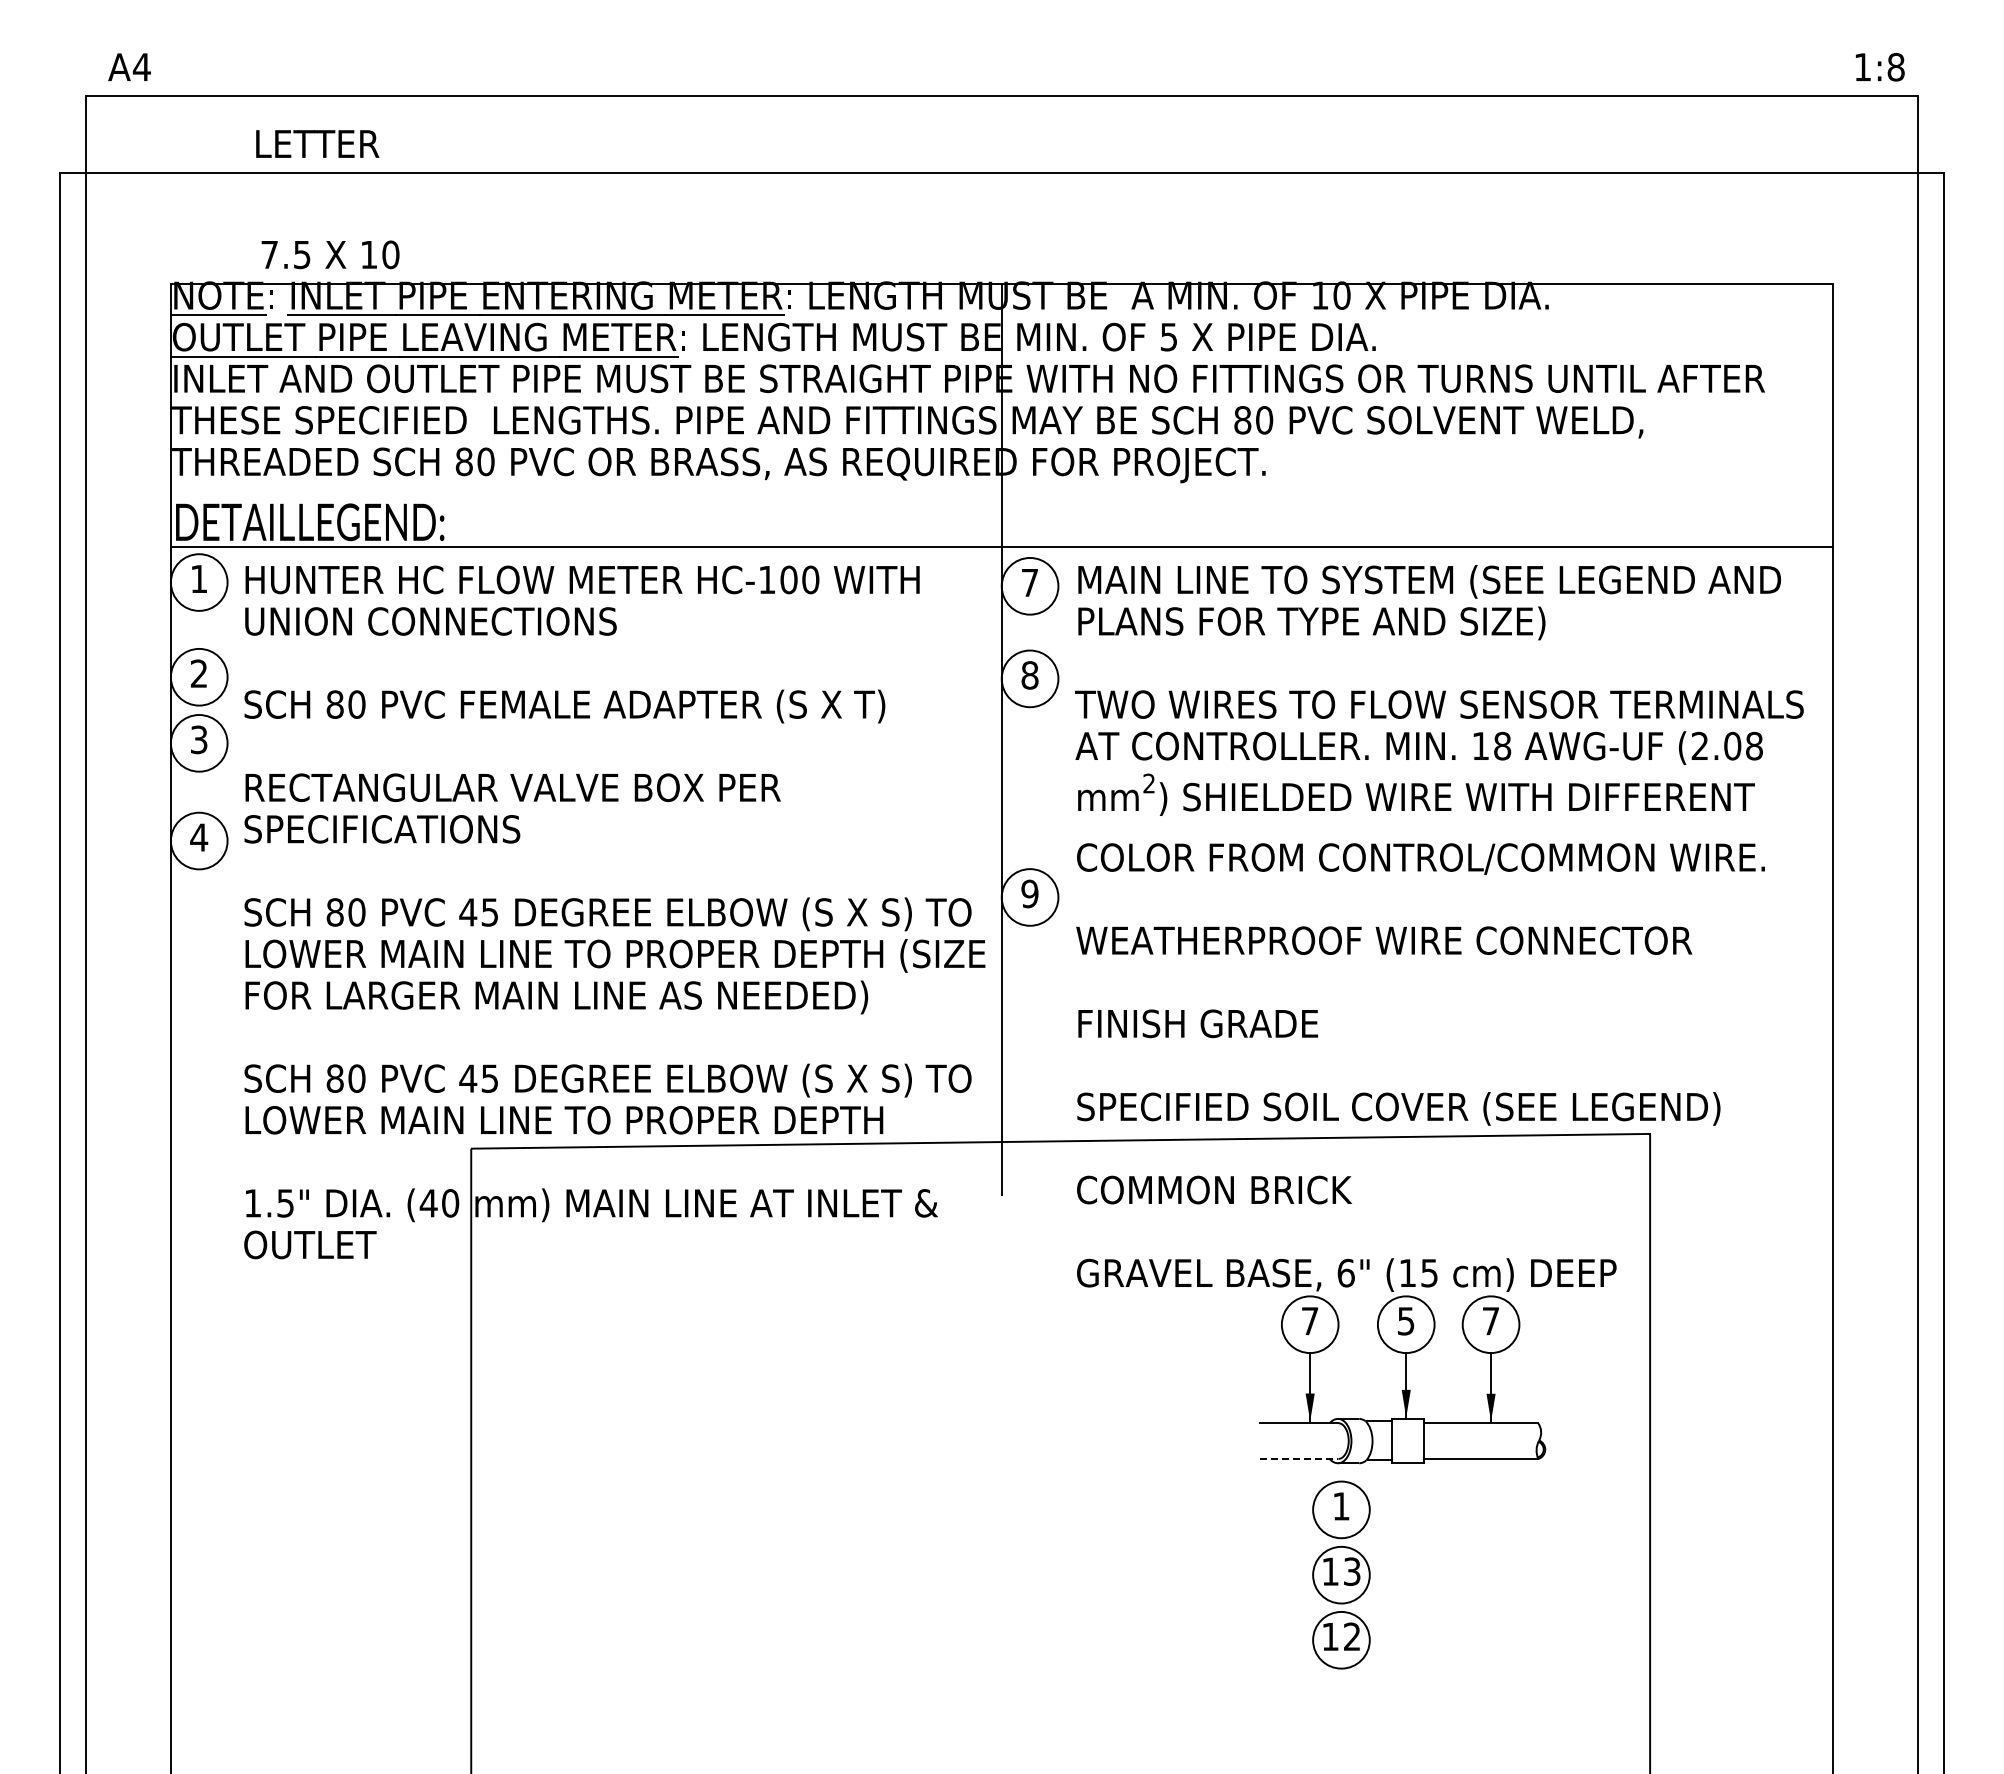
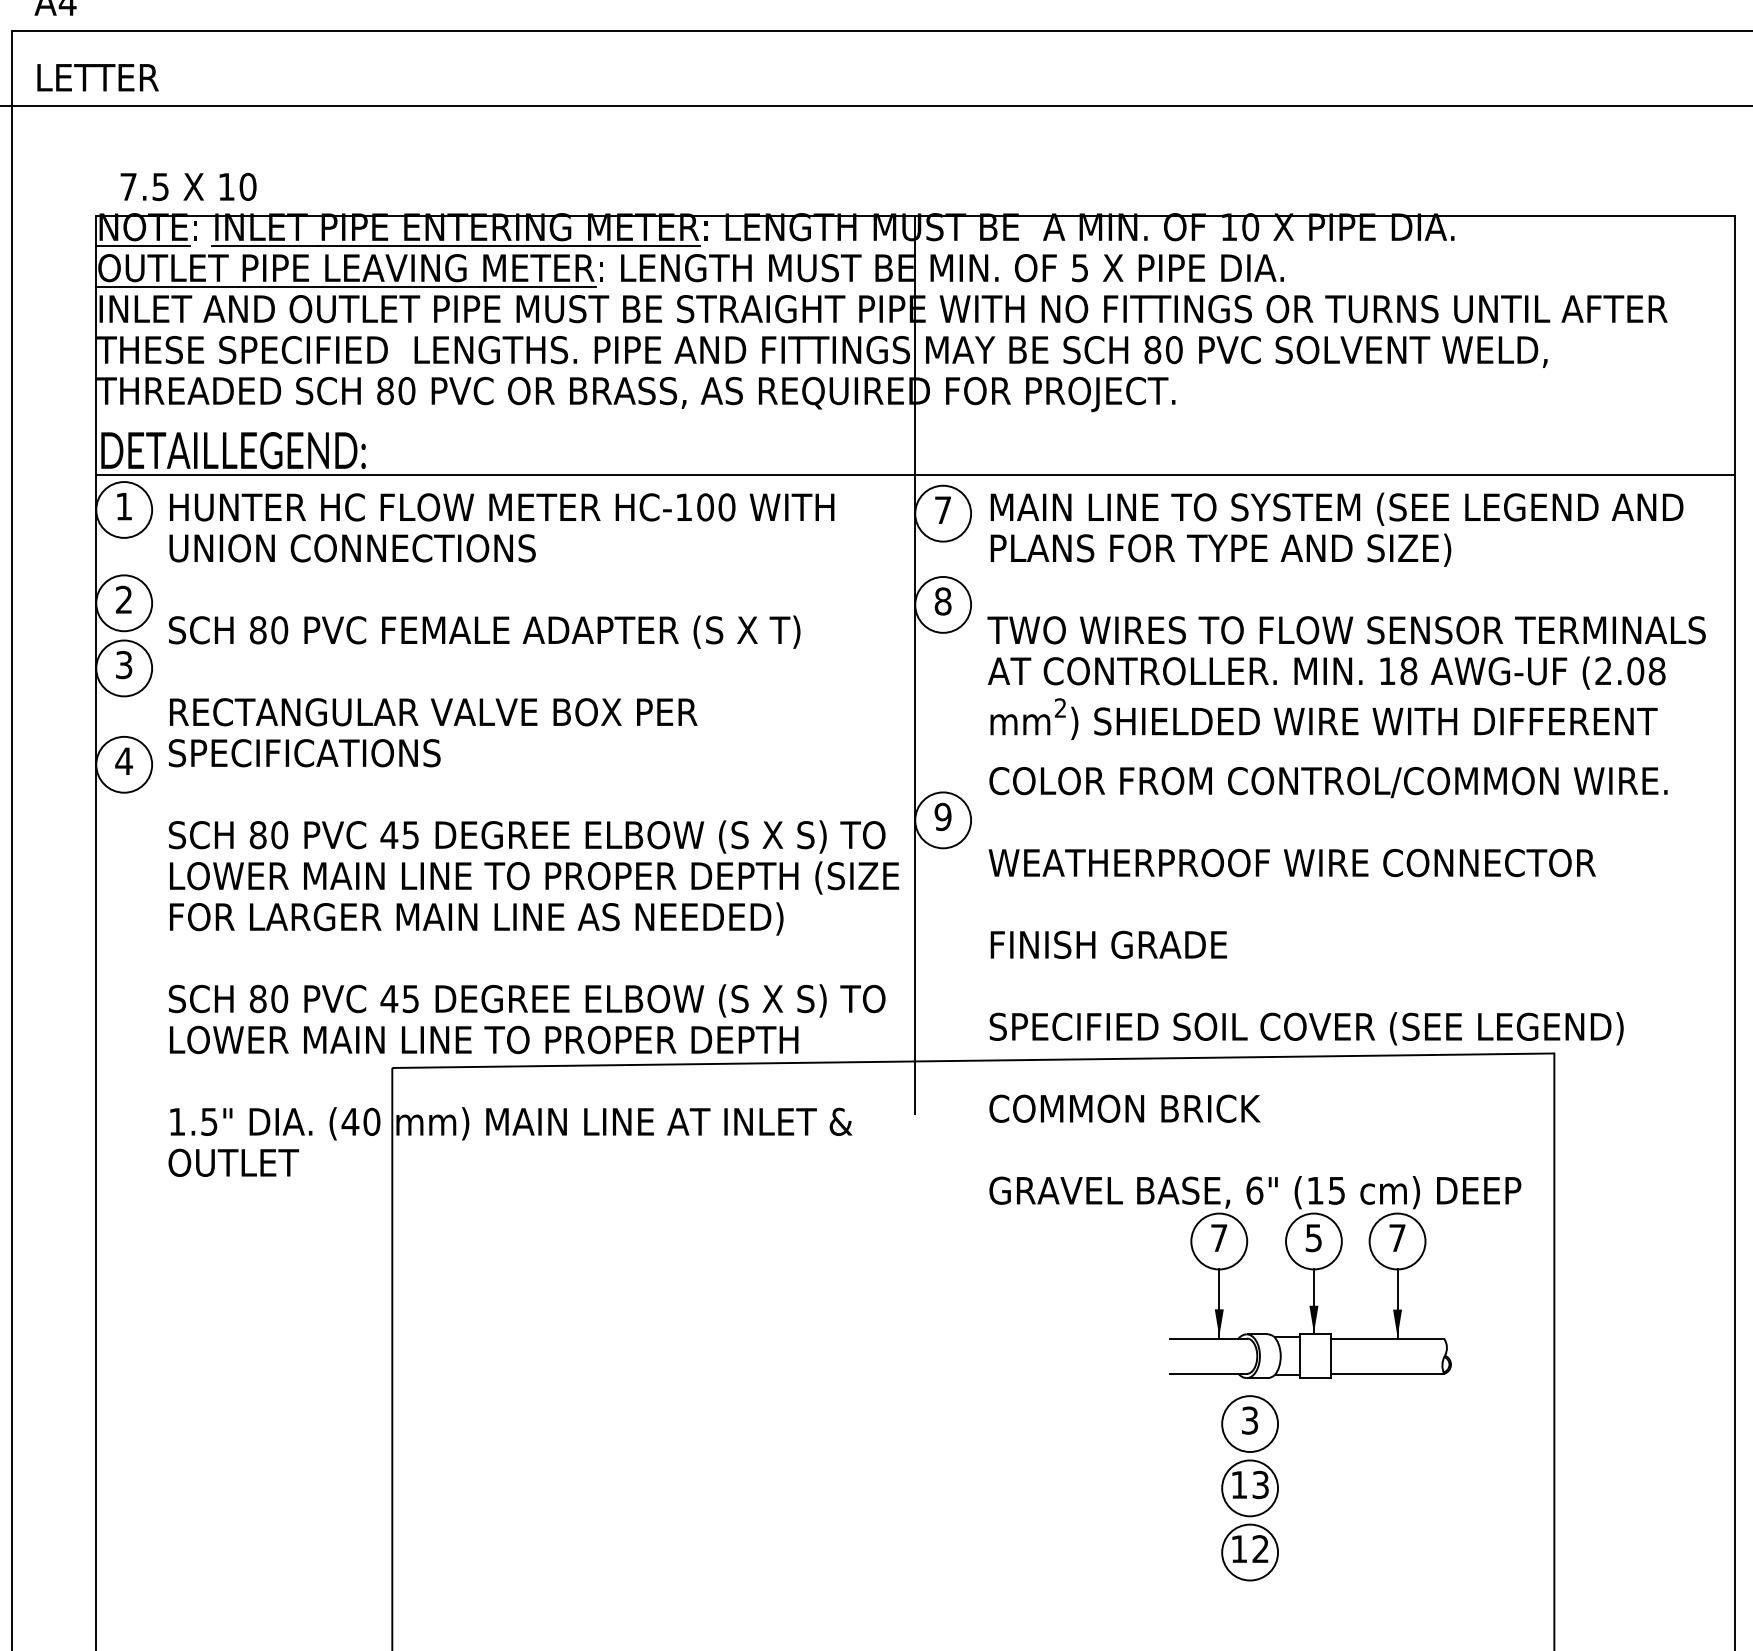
text: (317, 143) -> (97, 77), moved
text: (330, 254) -> (188, 186), moved
line: (1299, 1458) -> (1208, 1373), dashed -> solid
text: (1341, 1506) -> (1250, 1420), 1 -> 3

